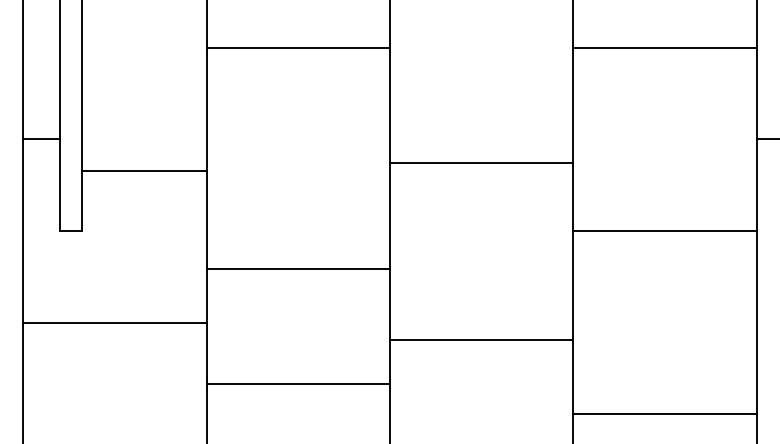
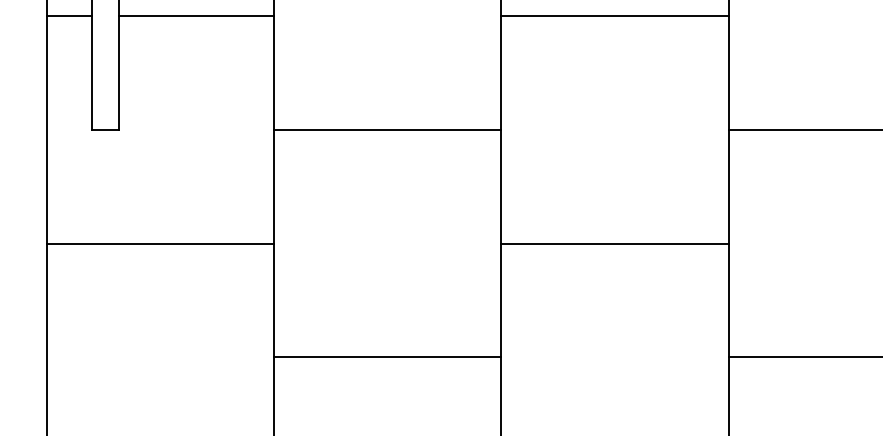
line: (481, 163) -> (614, 16), moved
line: (144, 171) -> (196, 16), moved
line: (298, 269) -> (387, 130), moved
line: (481, 339) -> (614, 243), moved
line: (298, 384) -> (387, 357), moved

